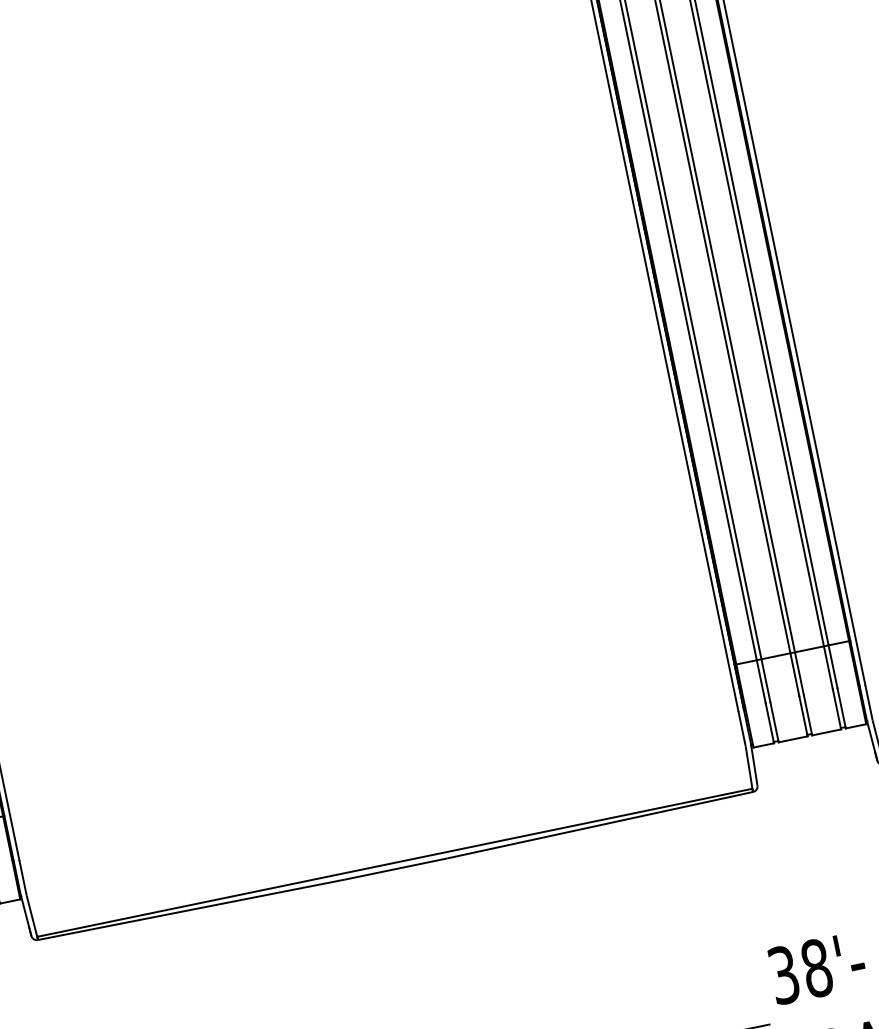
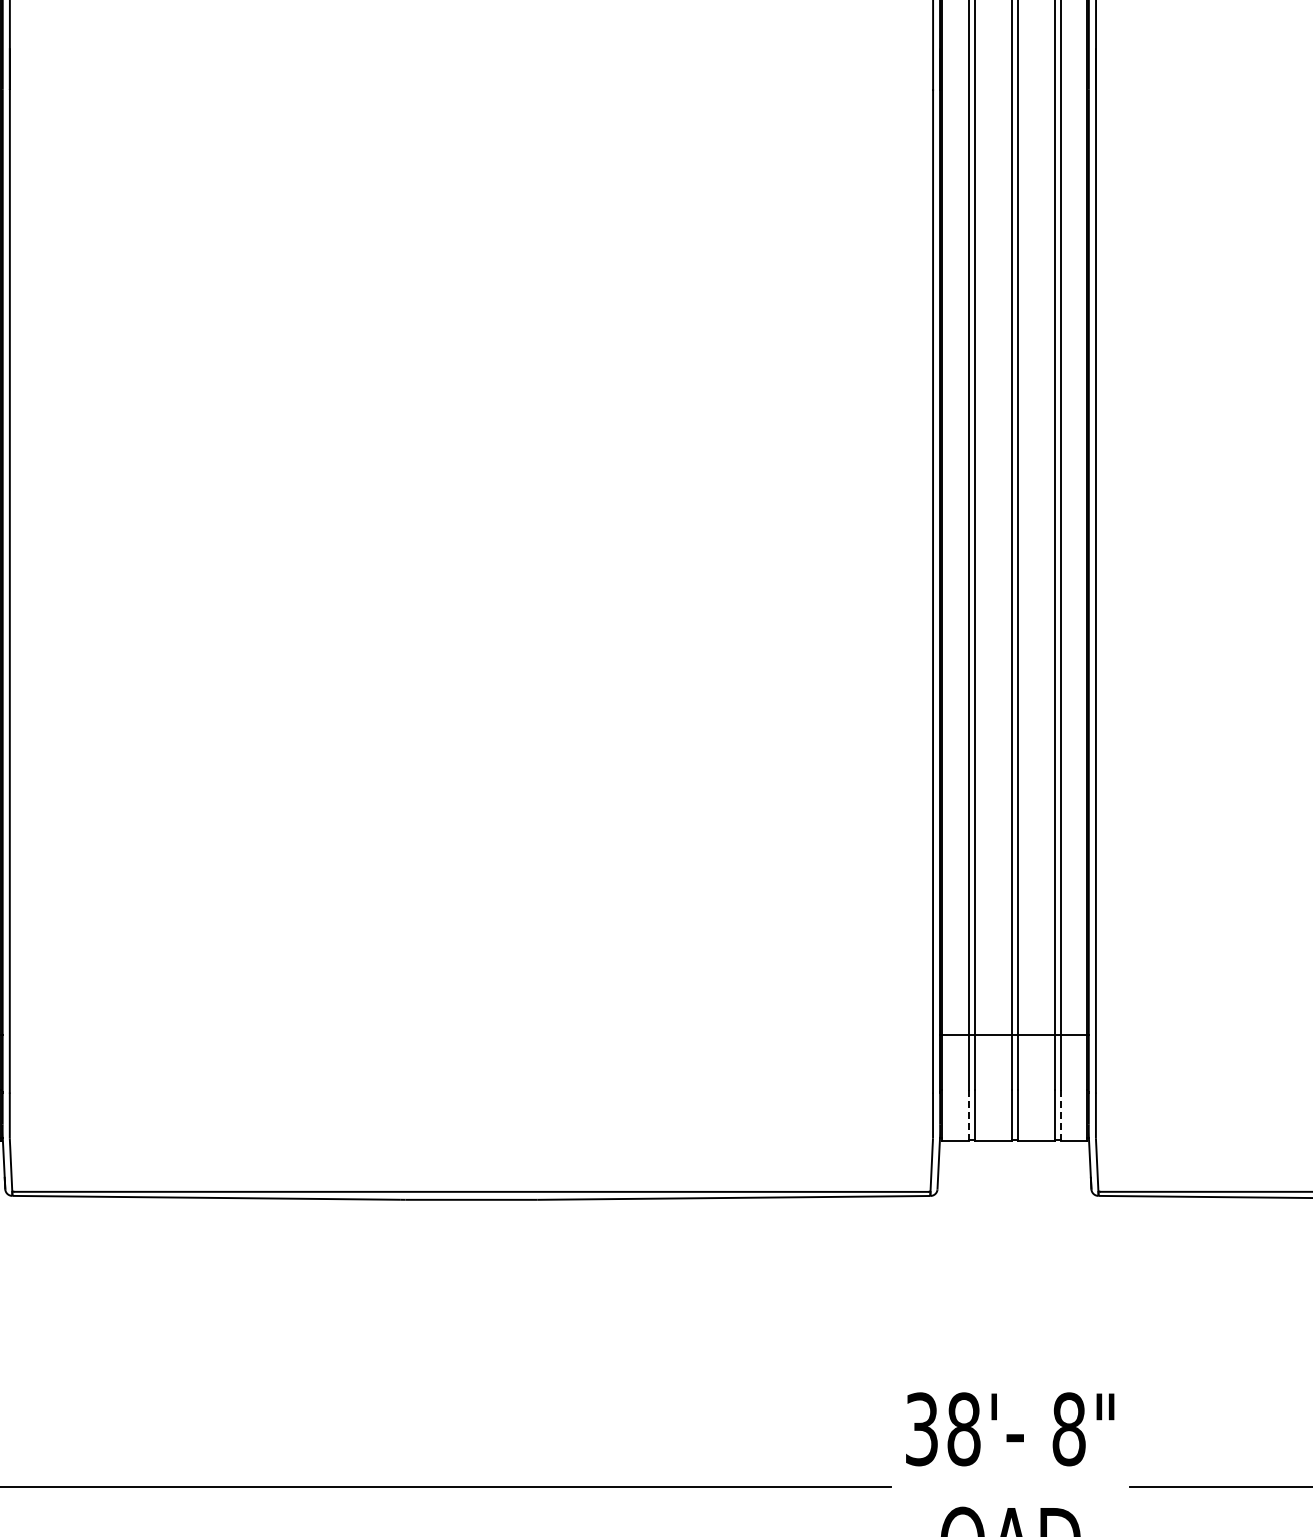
line: (841, 708) -> (1060, 1115), solid -> dashed
line: (769, 723) -> (968, 1115), solid -> dashed

